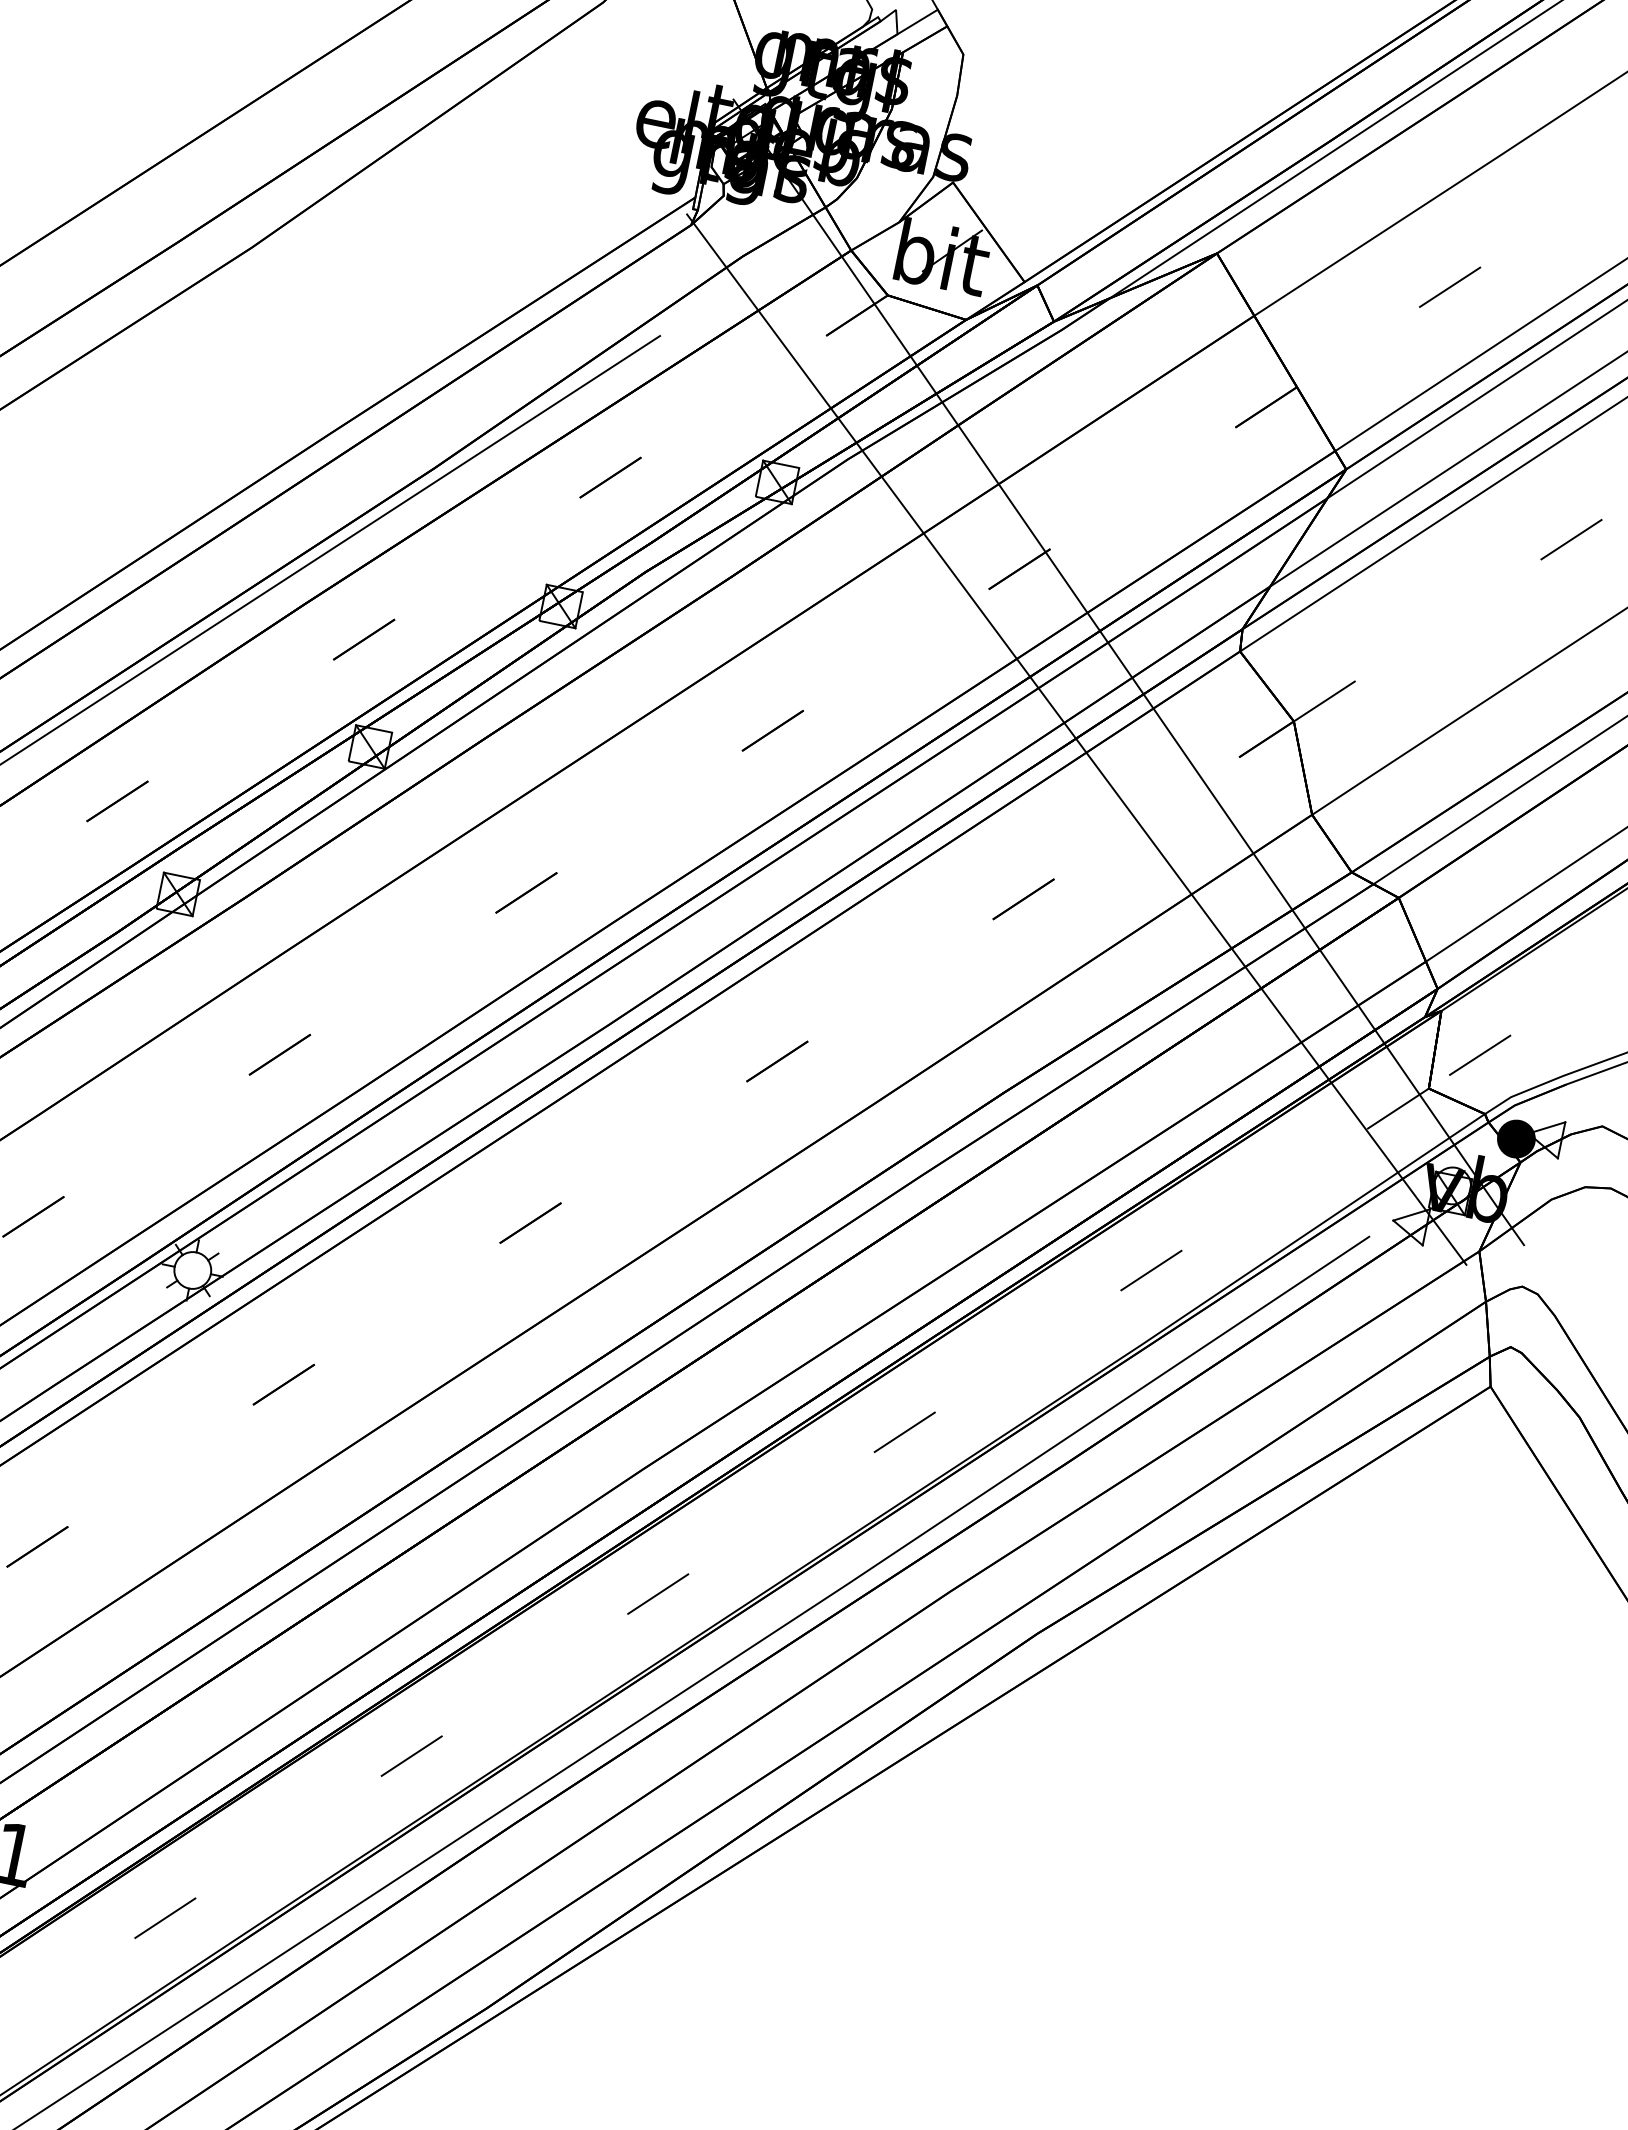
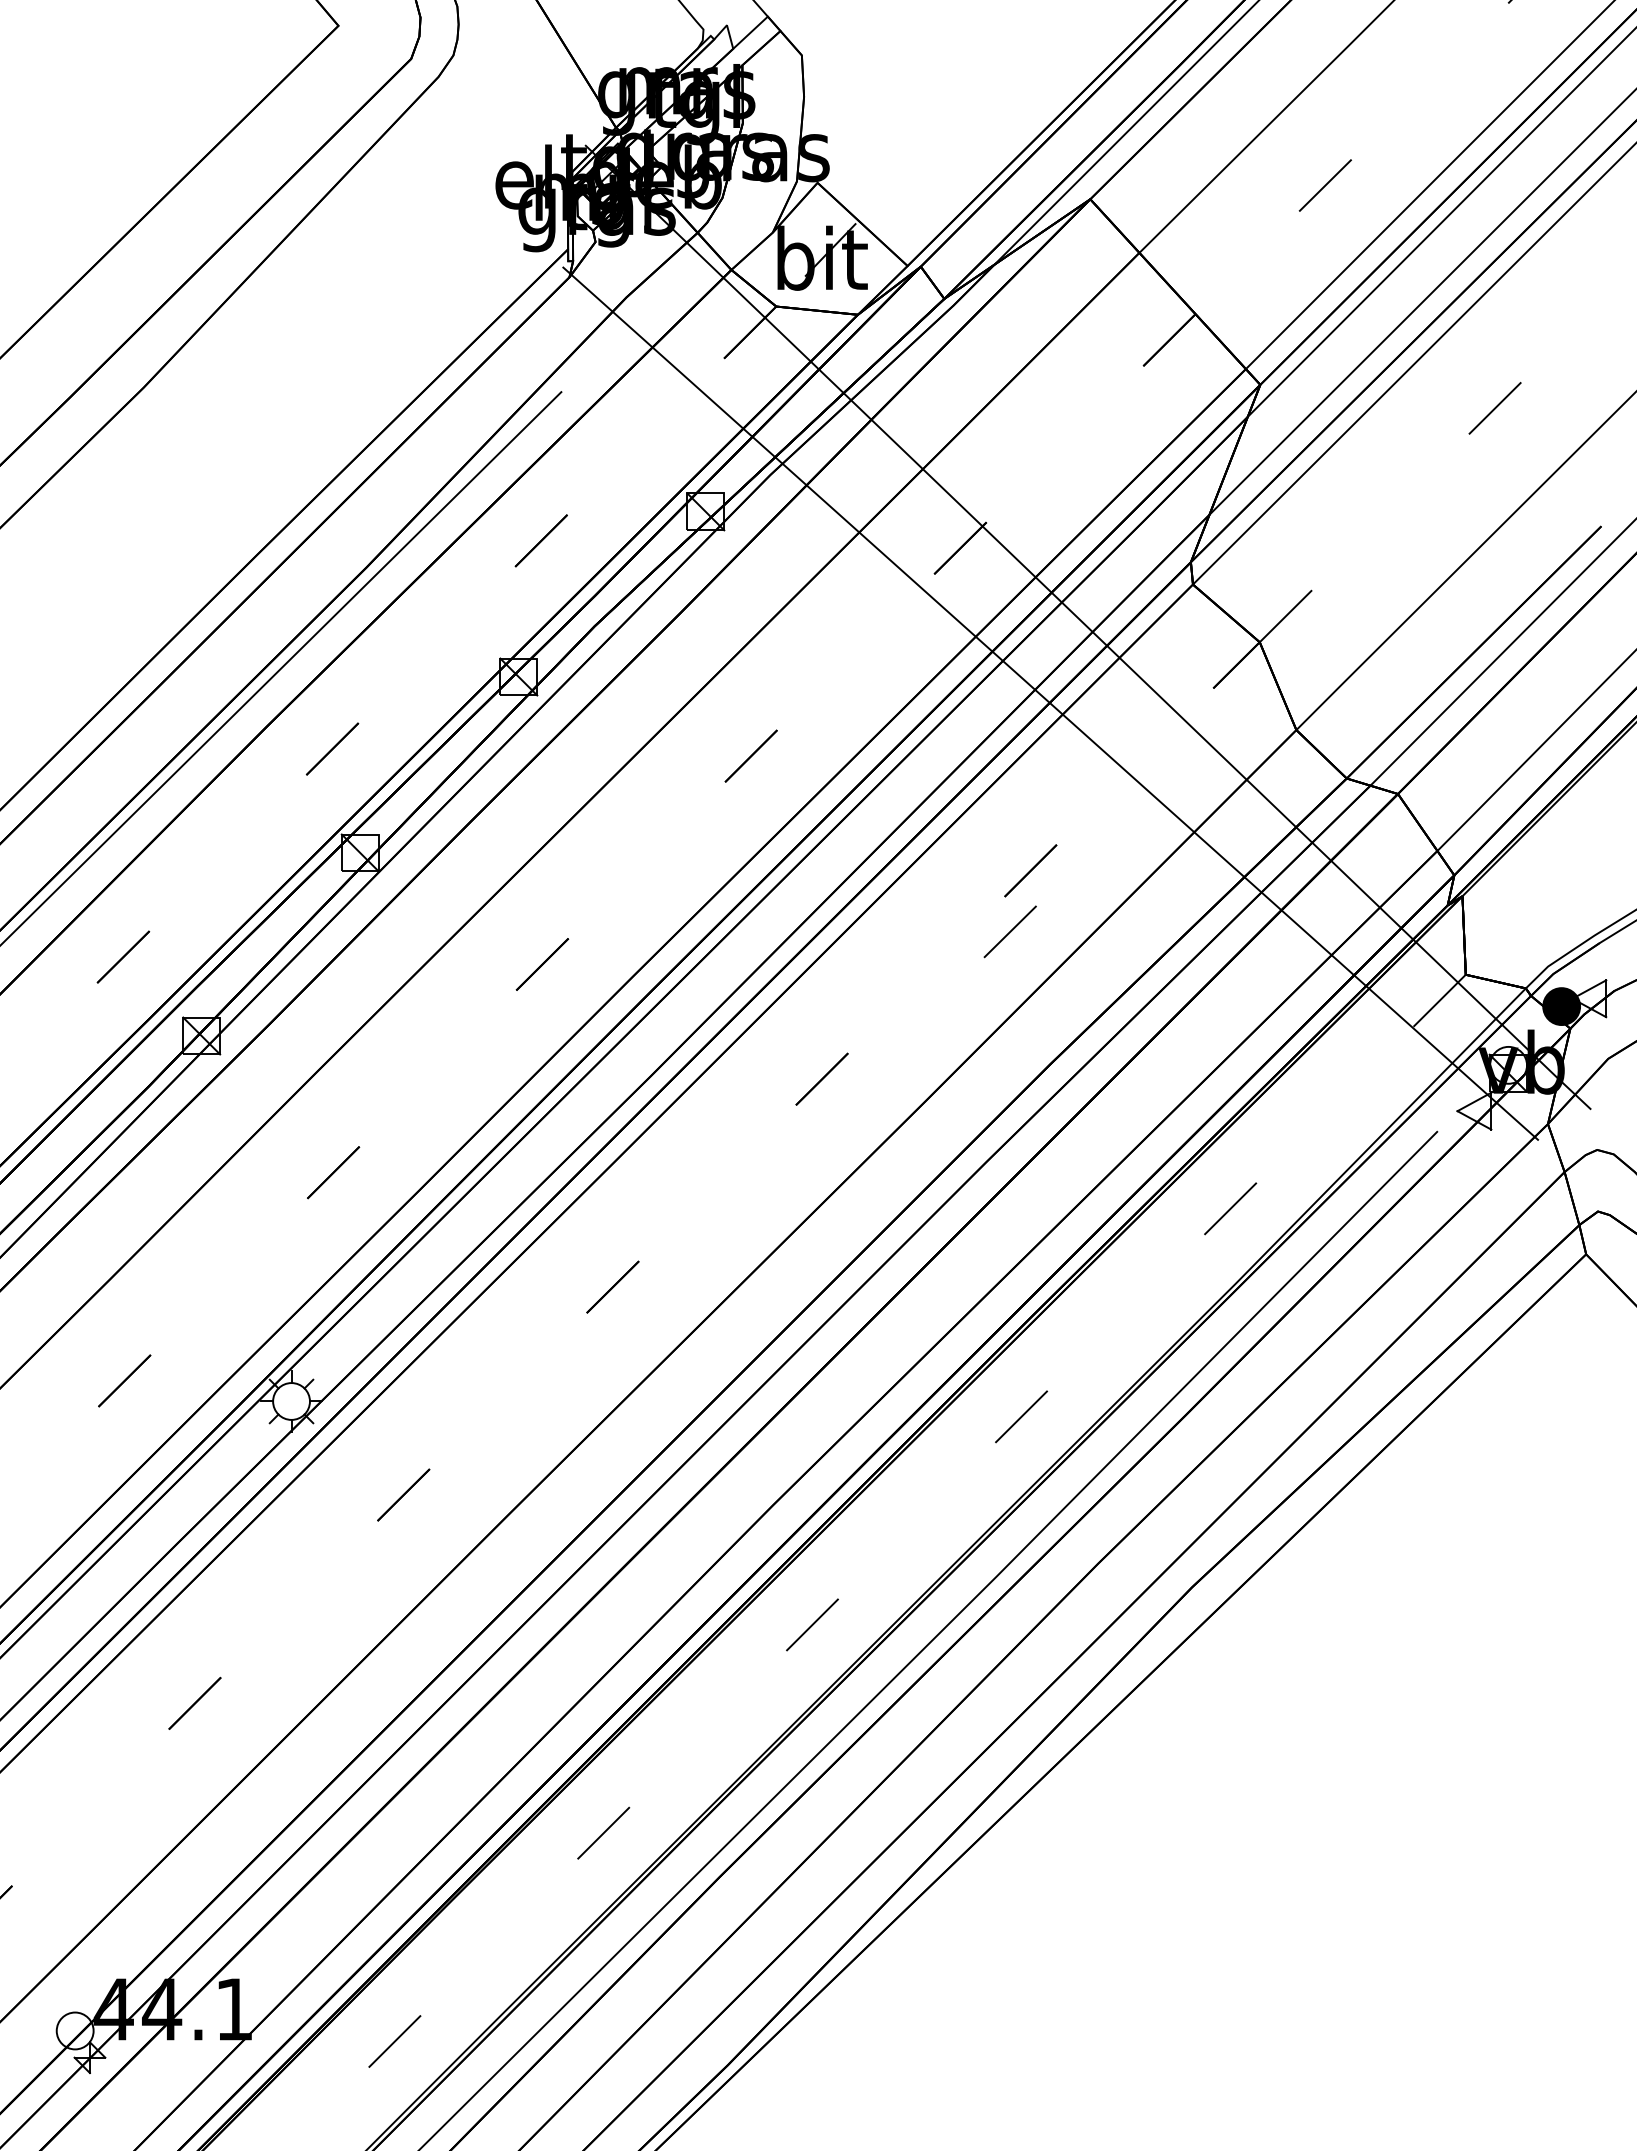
line: (1479, 1054) -> (1009, 931), moved

